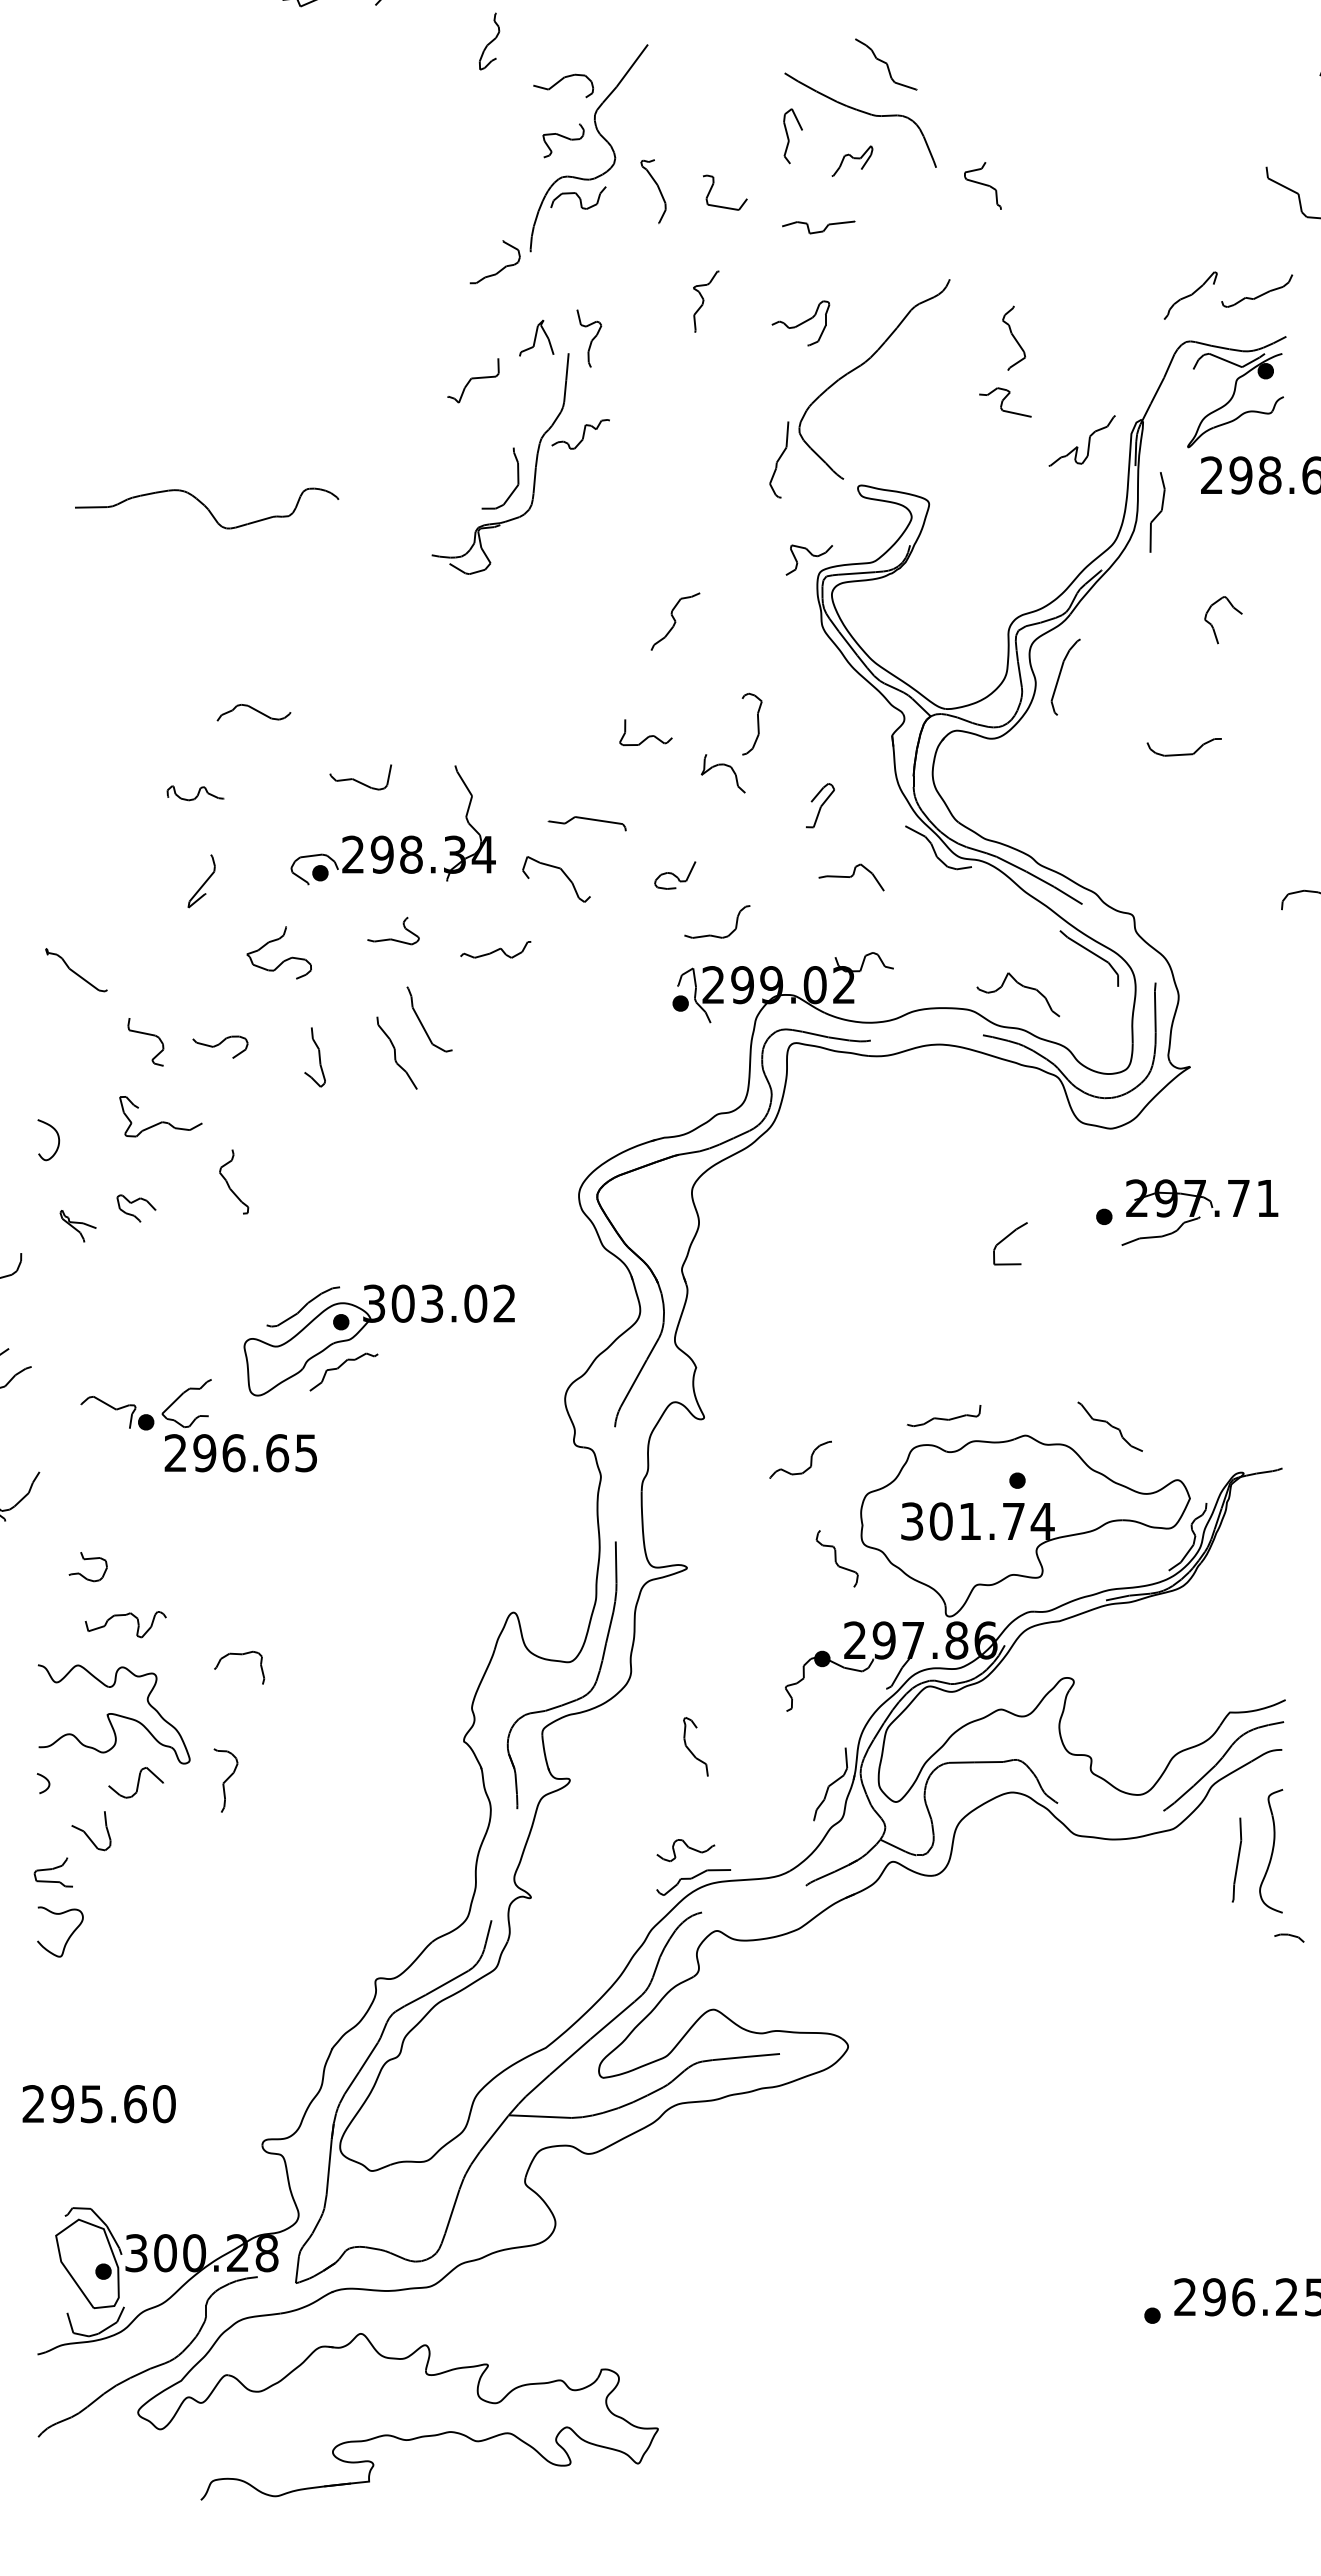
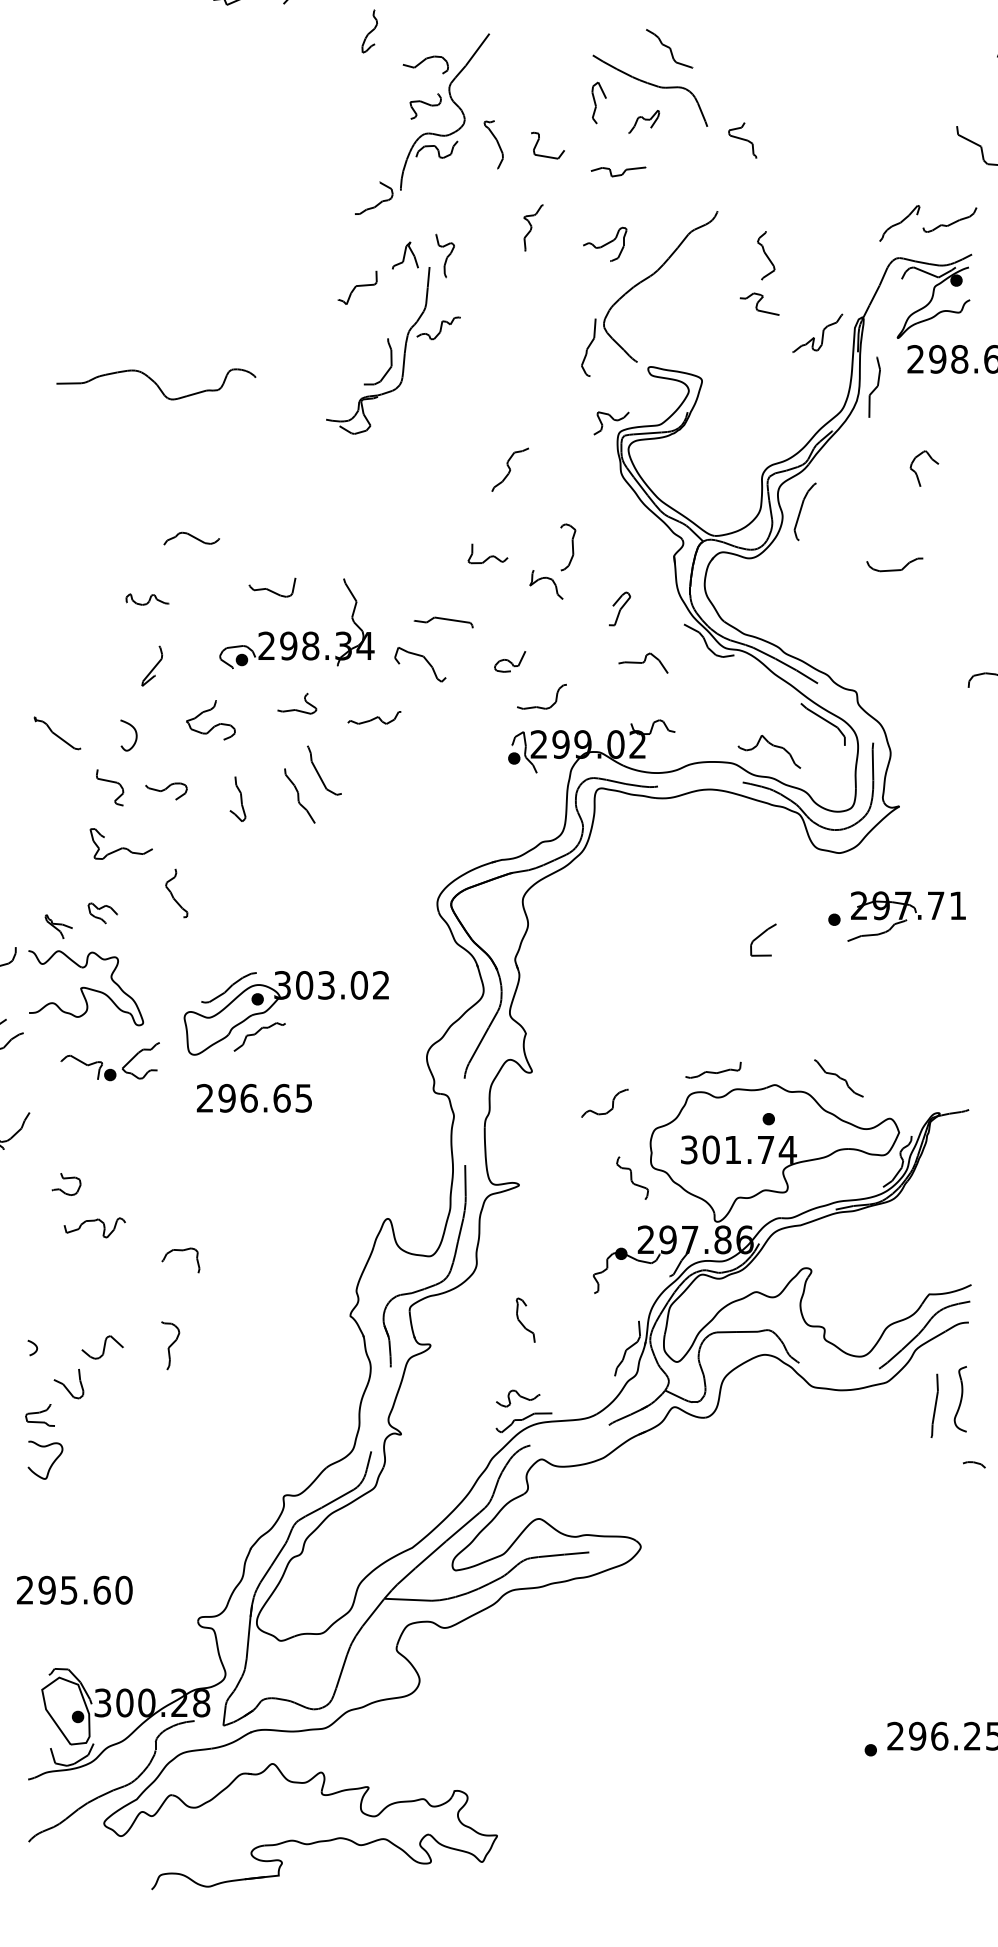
curve: (57, 1137) -> (135, 733), moved
text: (240, 1453) -> (254, 1098), moved
part: (113, 1714) -> (85, 988), moved
part: (1271, 1851) -> (960, 1399), size x0.7

